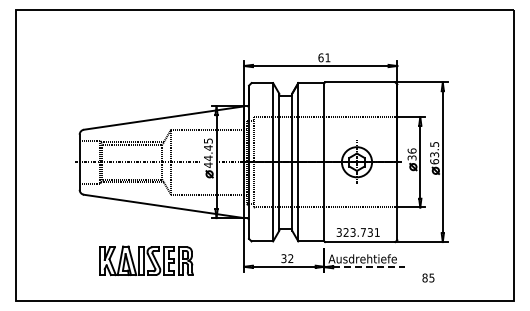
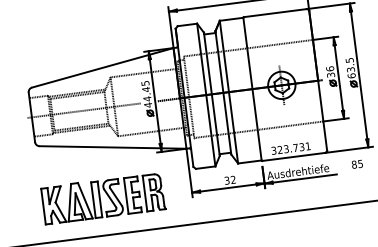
part: (146, 260) -> (103, 198), size x1.43
line: (368, 267) -> (304, 178), dashed -> solid
text: (428, 277) -> (357, 163), moved

